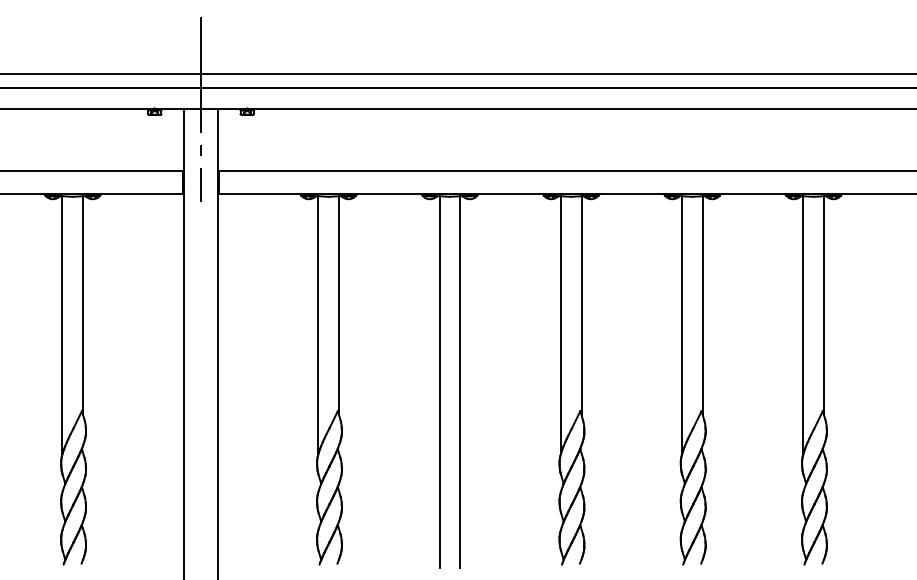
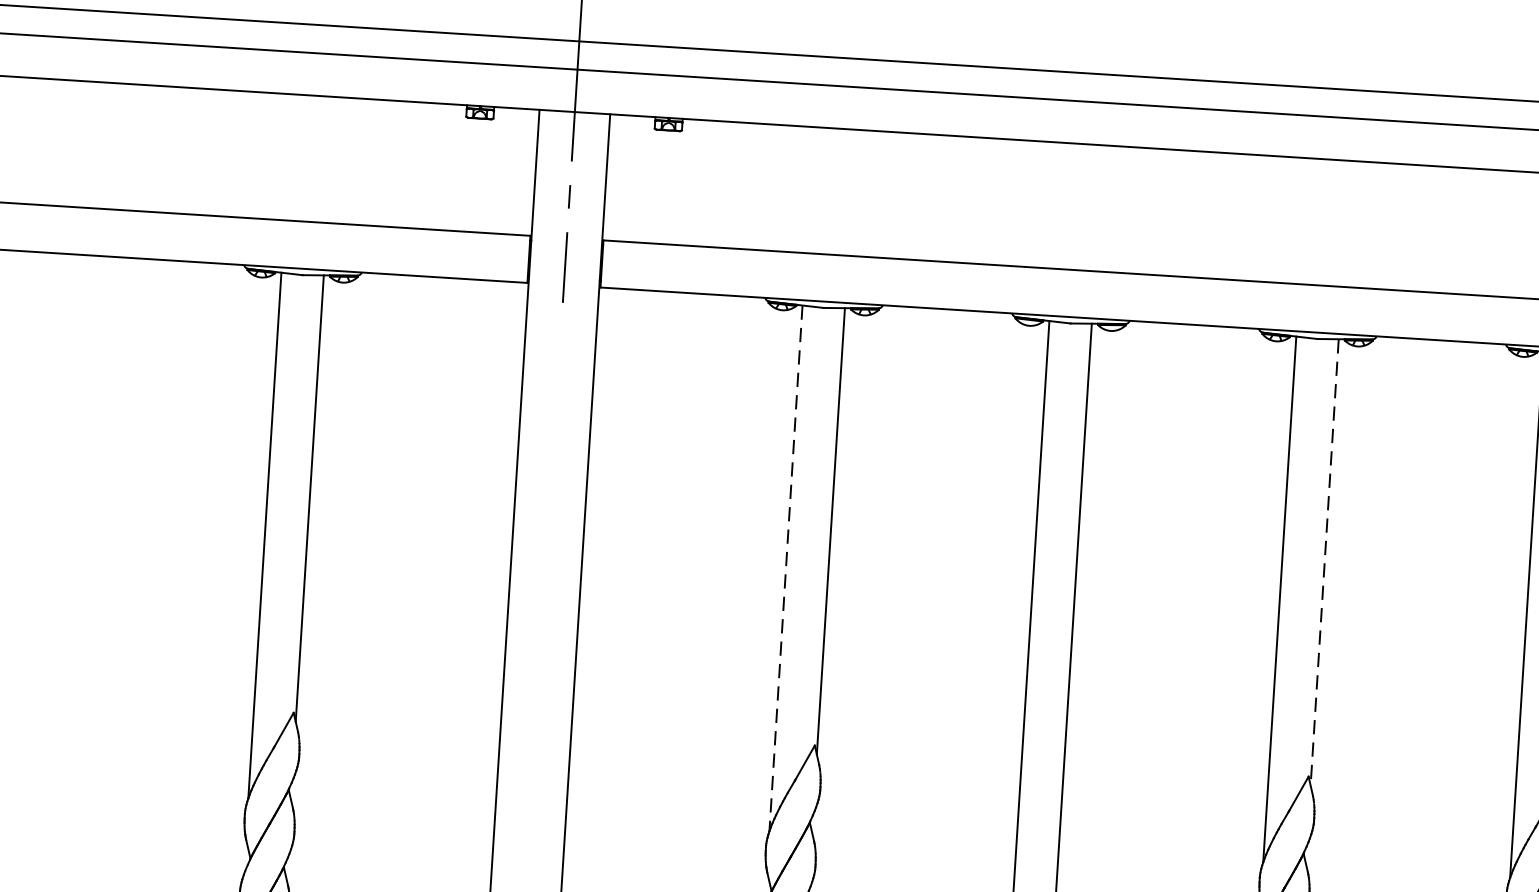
line: (581, 305) -> (1324, 561), solid -> dashed
line: (318, 325) -> (786, 568), solid -> dashed

